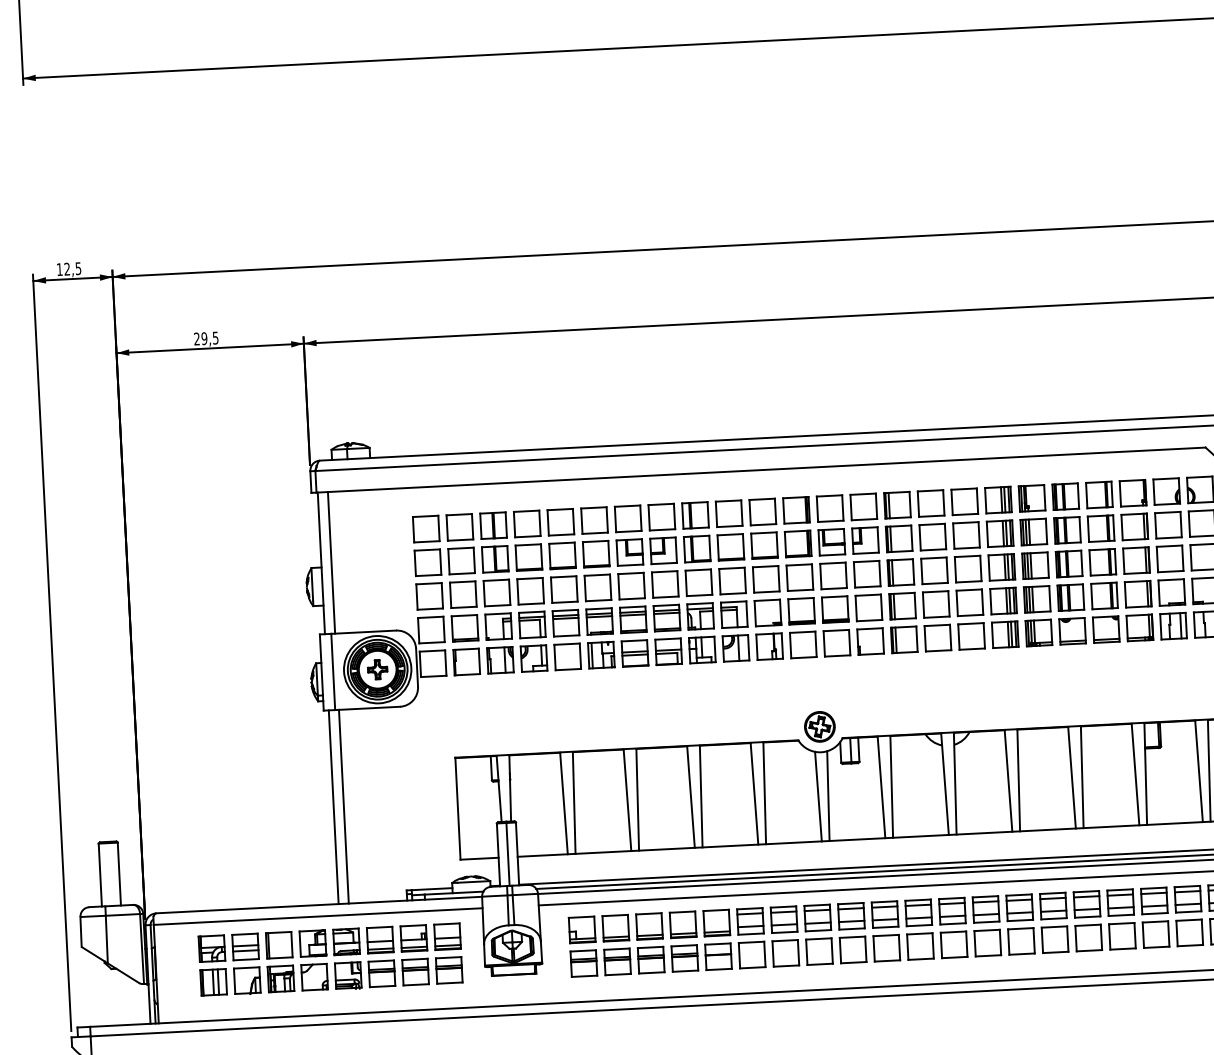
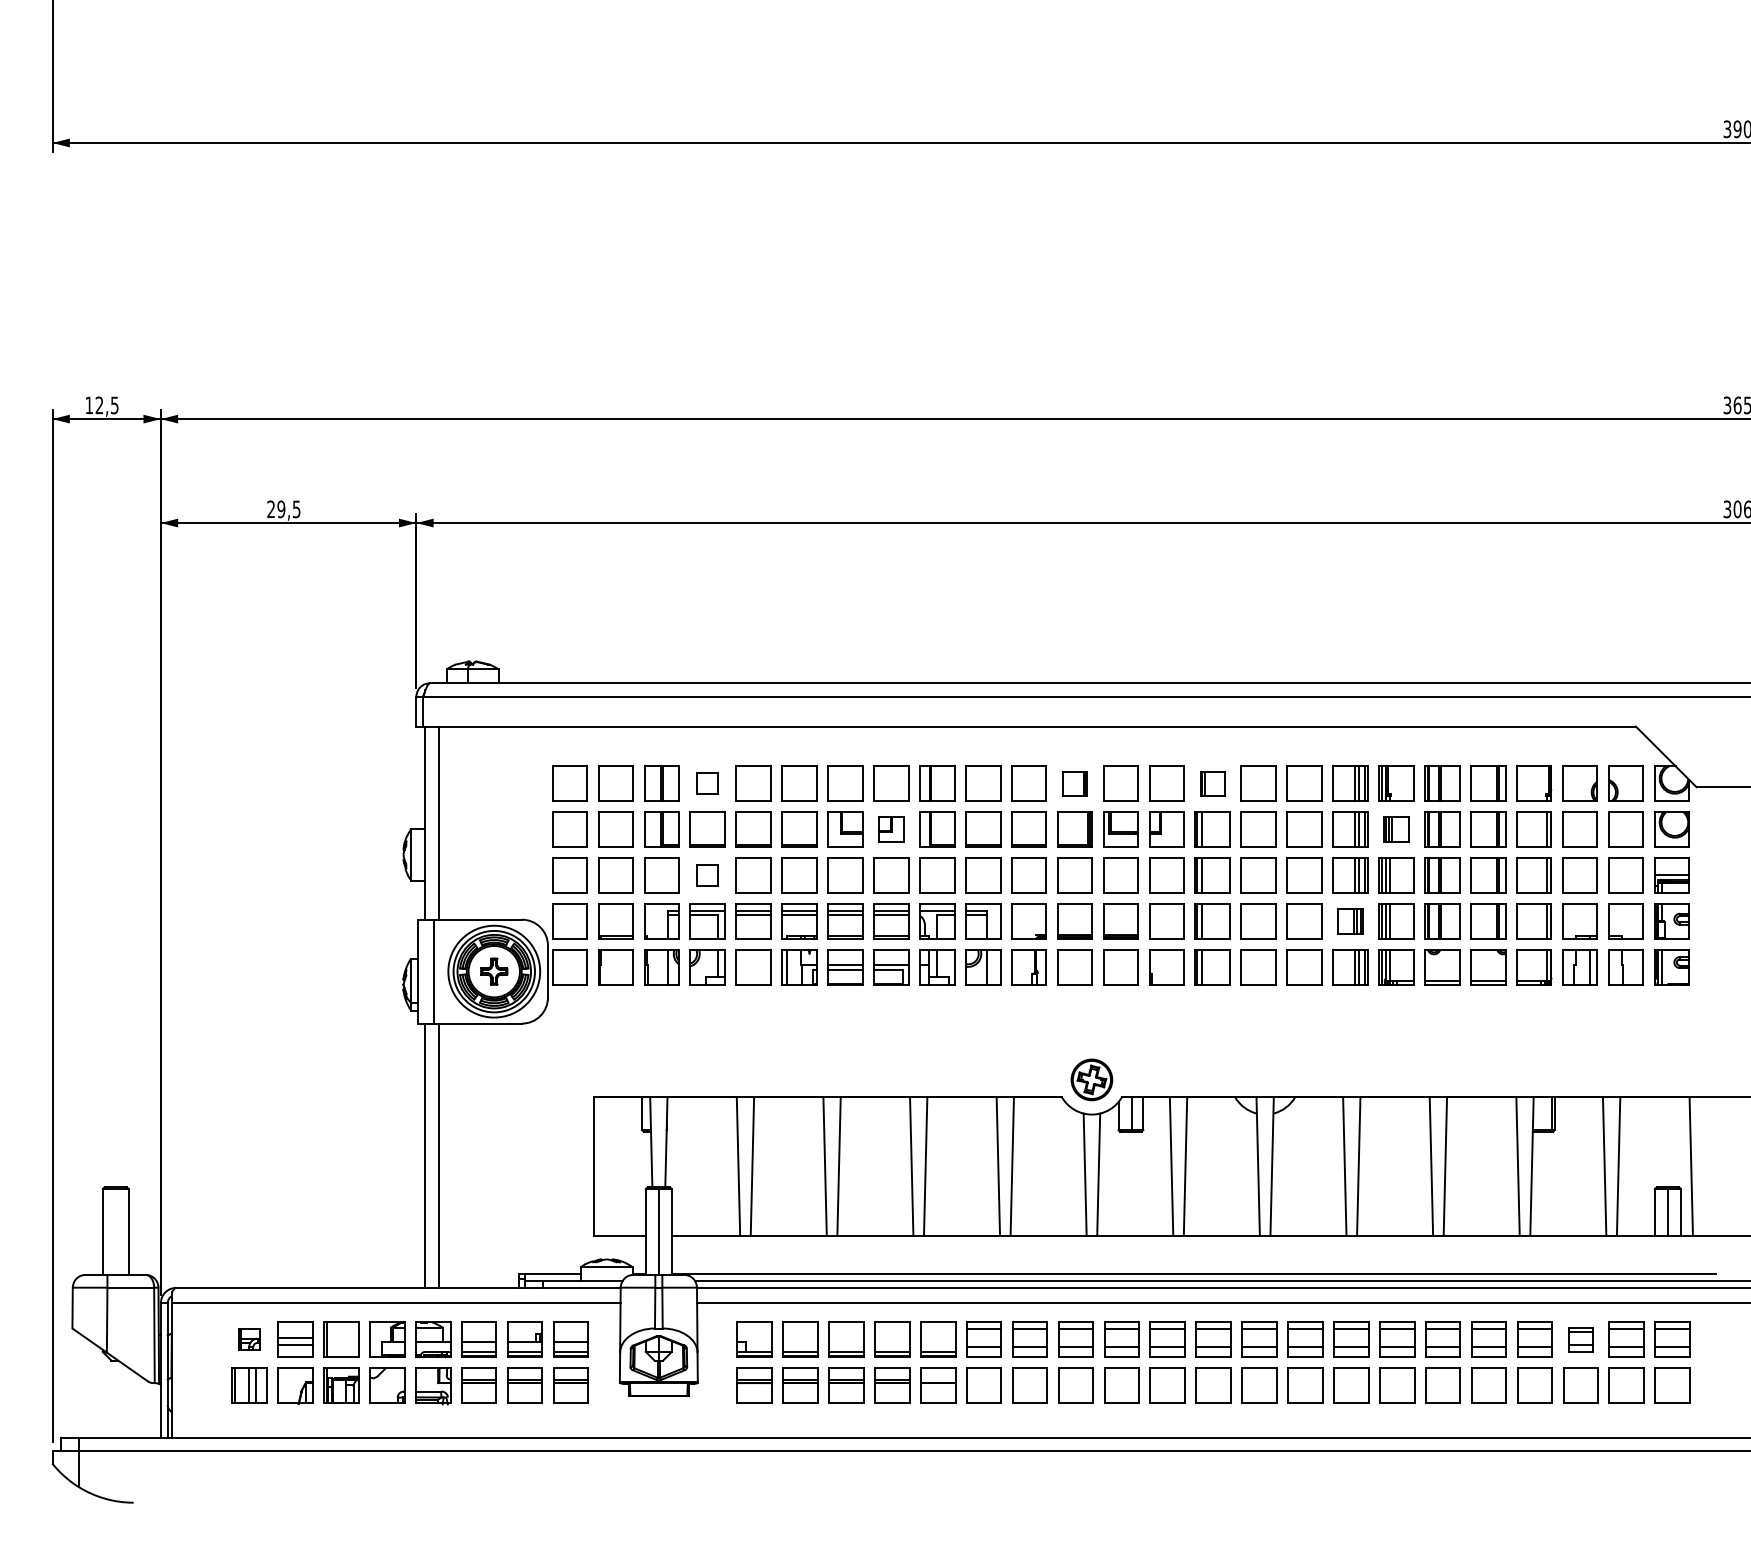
part: (897, 505) -> (1212, 783), size x0.7
part: (796, 510) -> (1074, 783), size x0.7
part: (527, 523) -> (707, 783), size x0.6
part: (1033, 531) -> (1396, 829), size x0.7
part: (663, 550) -> (891, 829), size x0.7
part: (530, 591) -> (707, 875), size x0.6
part: (1003, 601) -> (1350, 921), size x0.7
part: (1187, 899) -> (1580, 1339), size x0.7
part: (211, 948) -> (249, 1339), size x0.6

